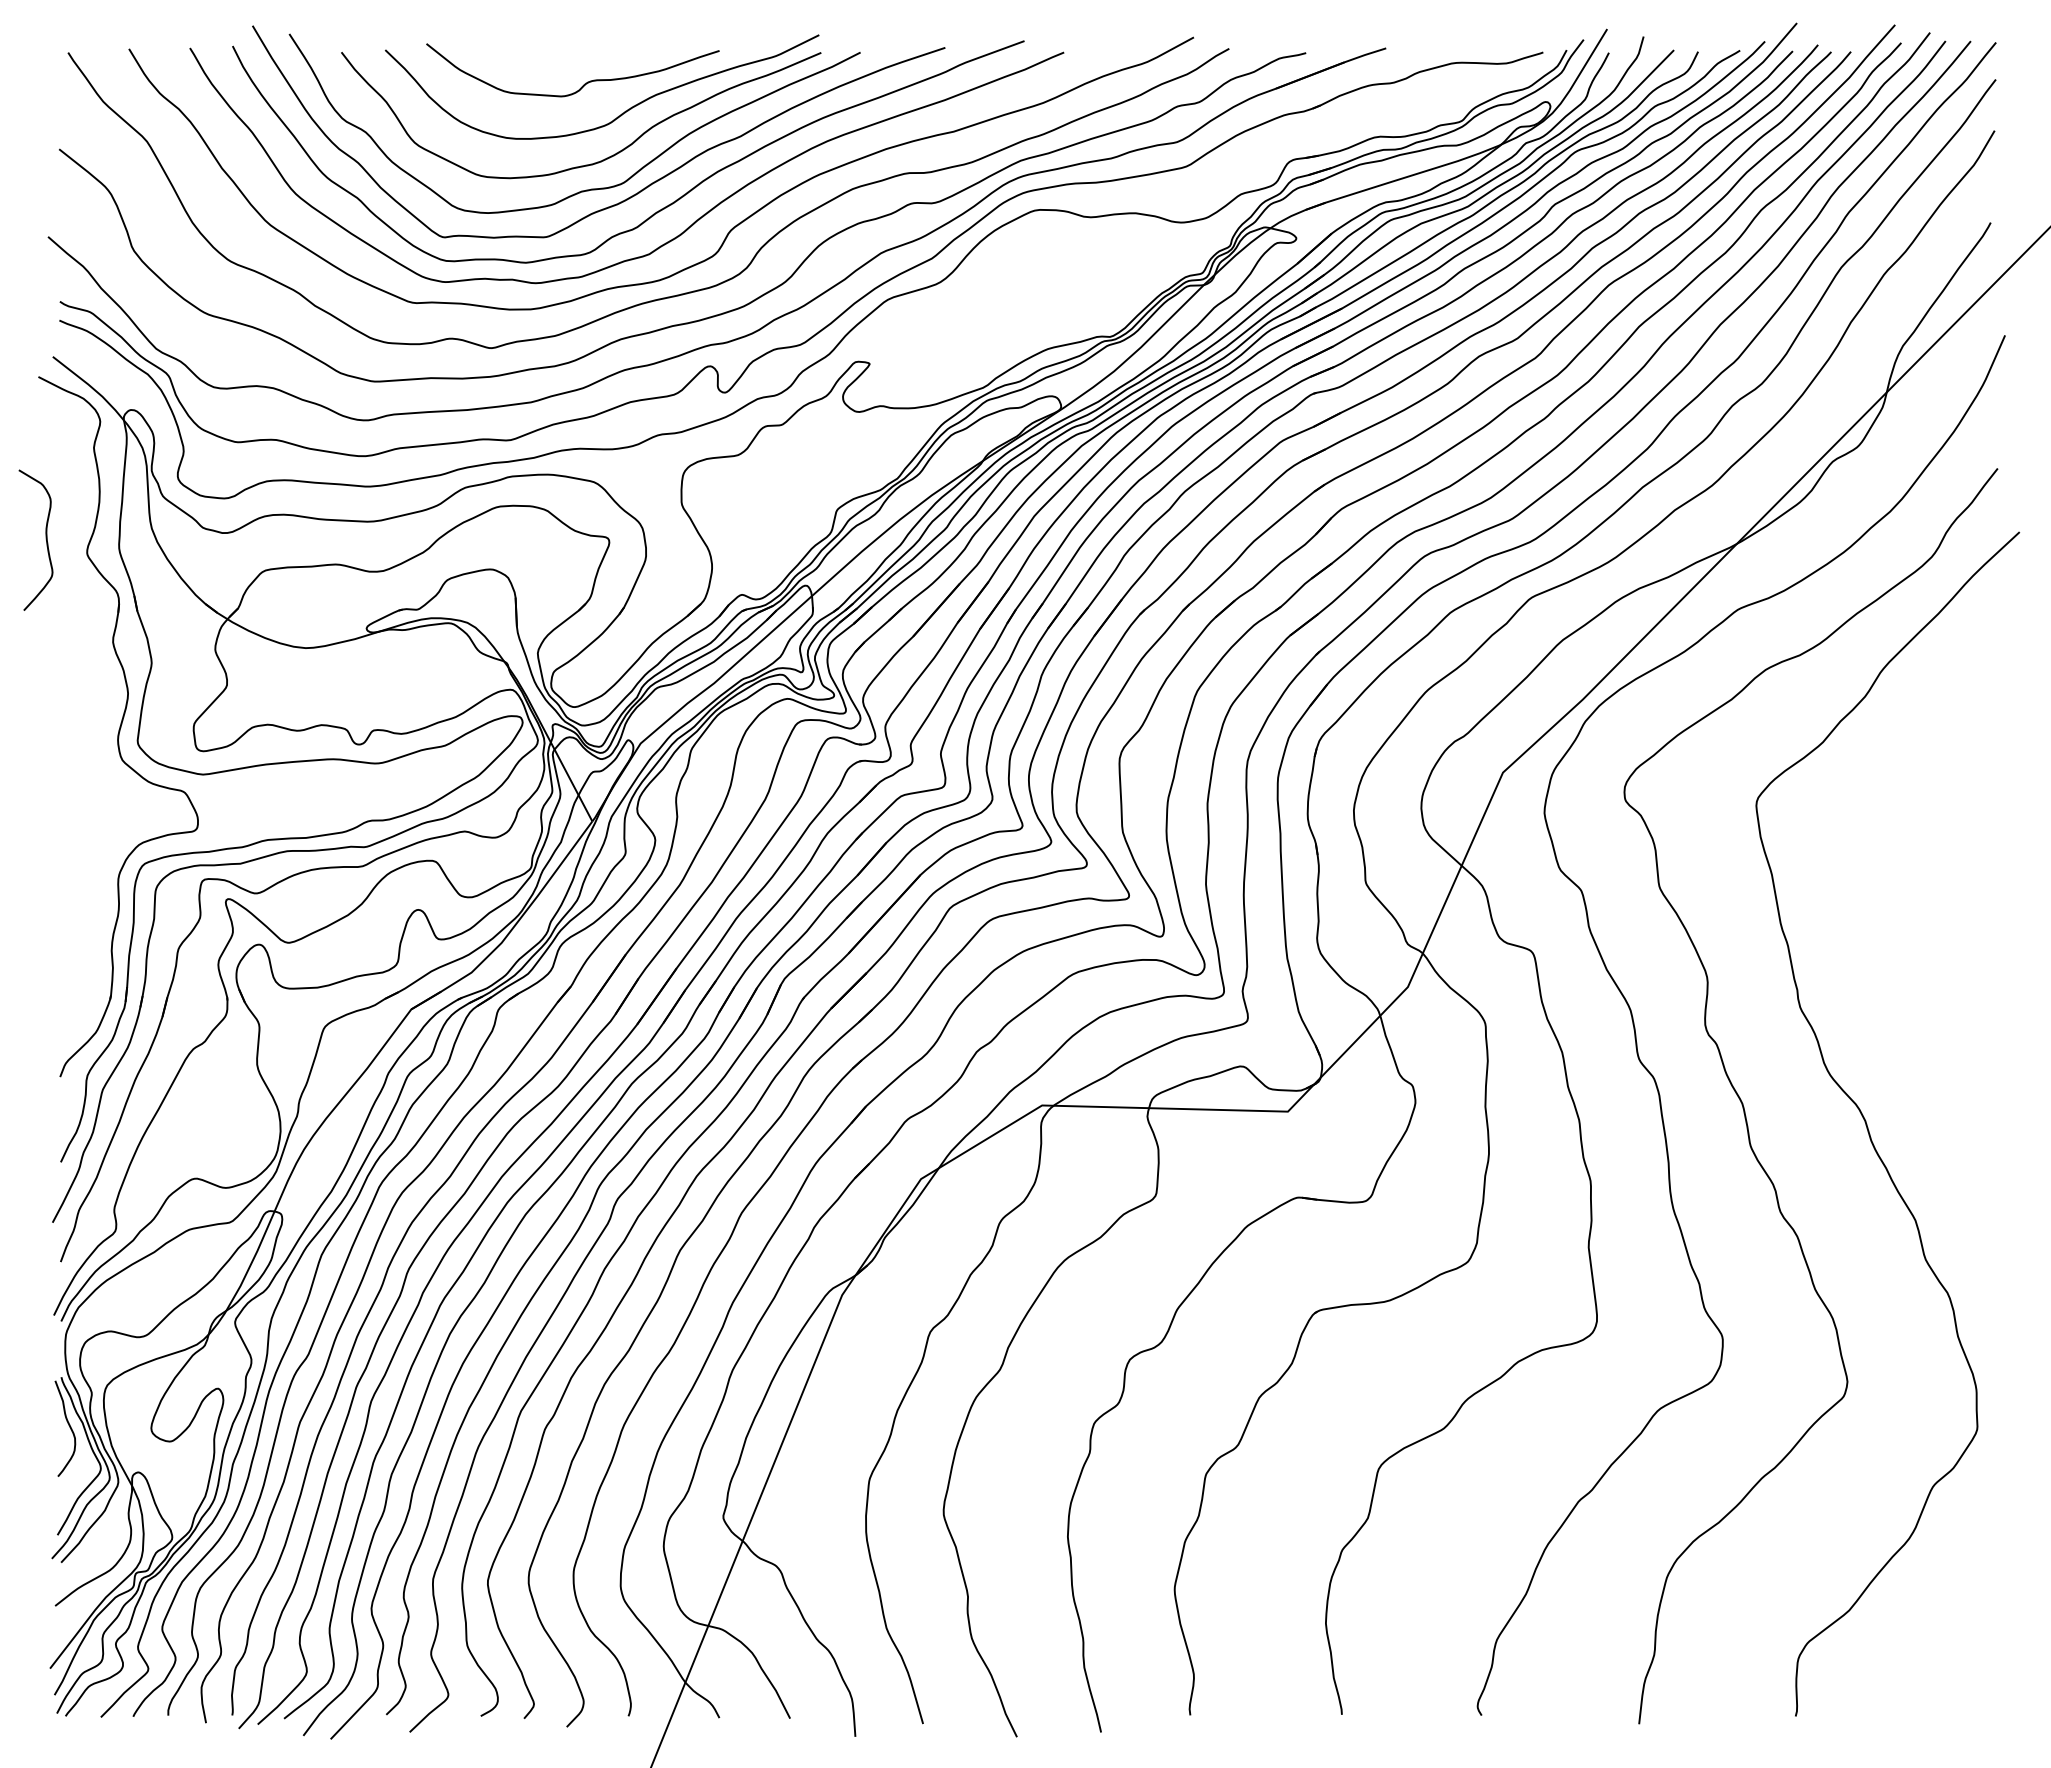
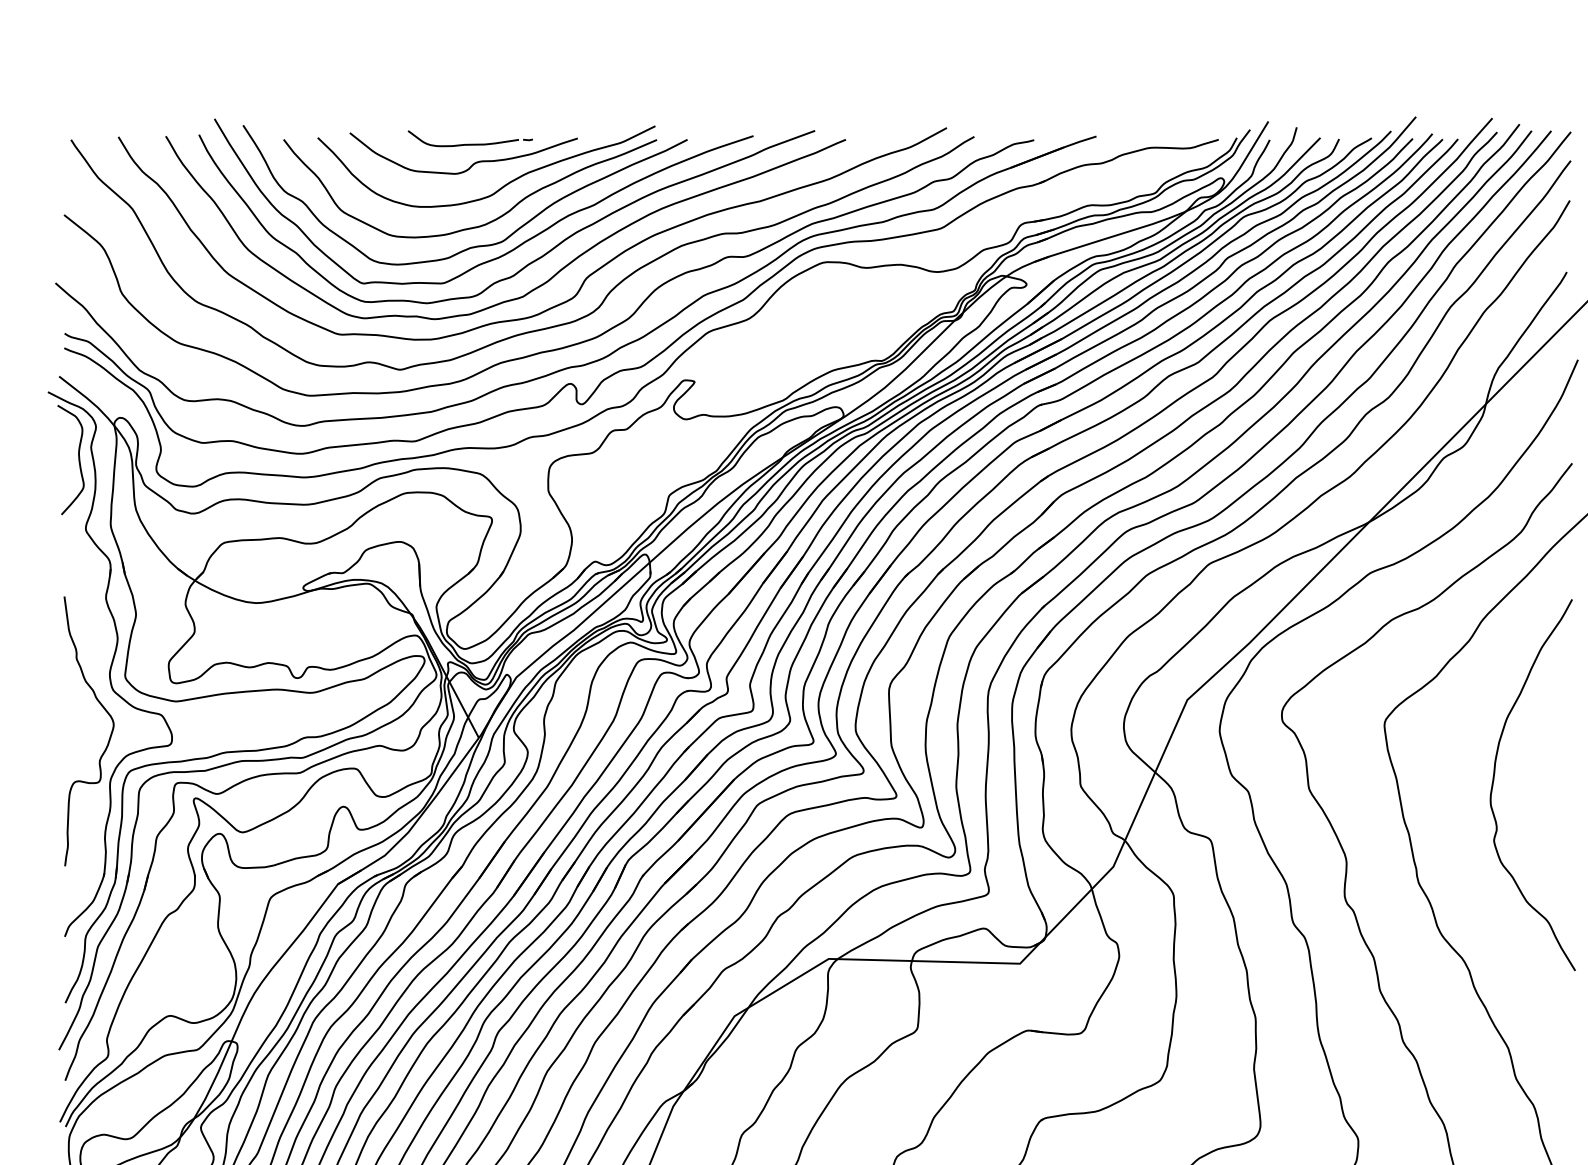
part: (581, 58) -> (470, 144), added
curve: (45, 539) -> (78, 459), moved
curve: (117, 820) -> (109, 737), added
curve: (1897, 876) -> (1494, 780), added

